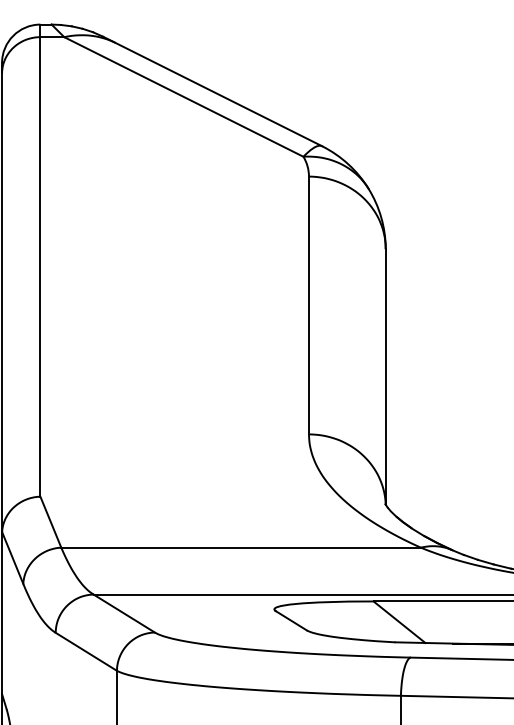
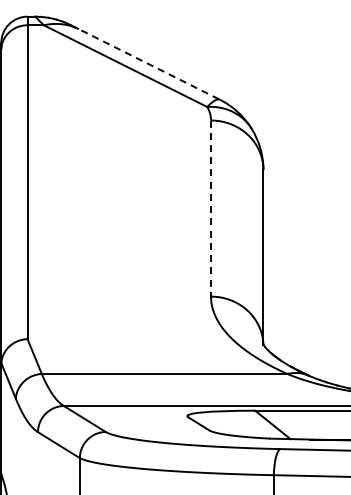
line: (213, 91) -> (145, 62), solid -> dashed
line: (309, 306) -> (211, 209), solid -> dashed

